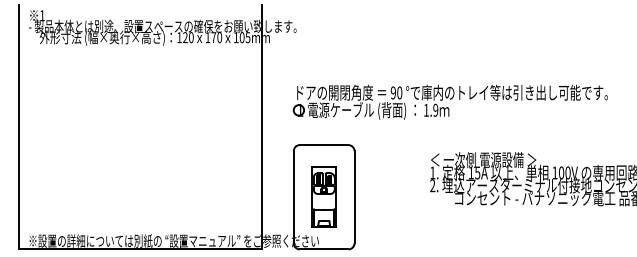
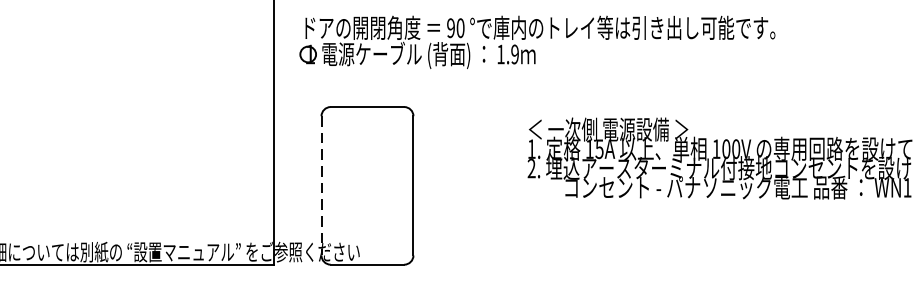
part: (449, 101) -> (535, 41), moved
part: (323, 196) -> (366, 184), removed
line: (293, 197) -> (321, 186), solid -> dashed

